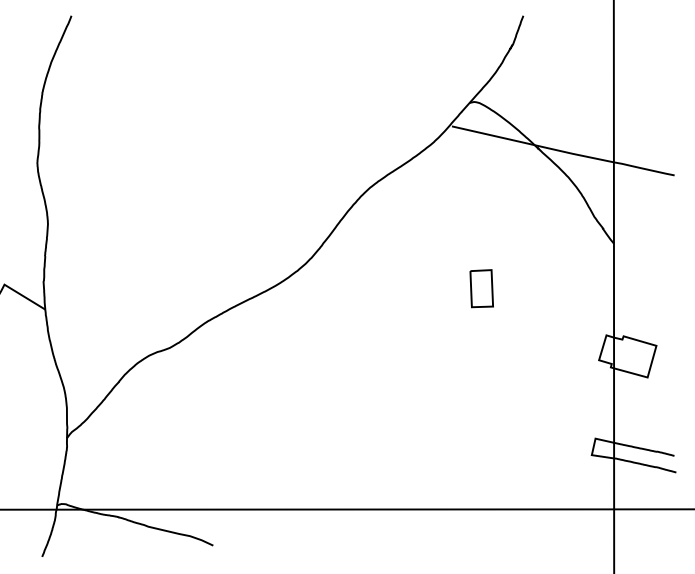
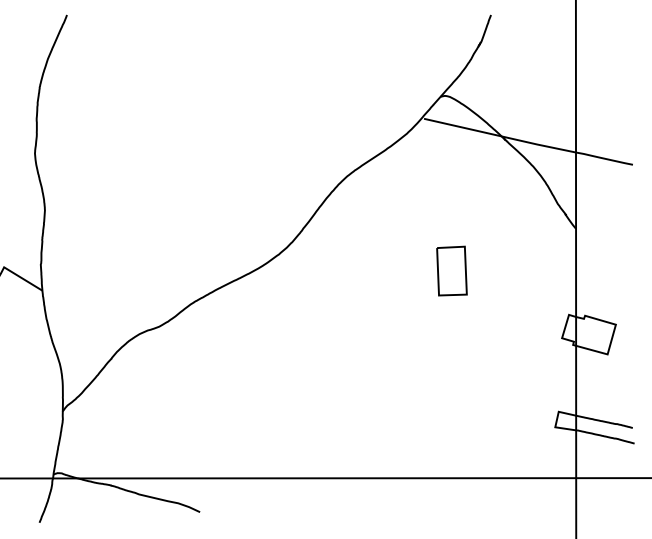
part: (481, 288) -> (451, 270), size x1.4

